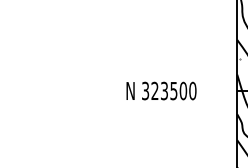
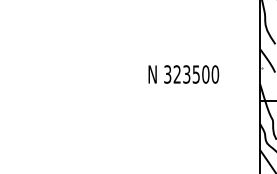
text: (161, 91) -> (183, 74), moved

